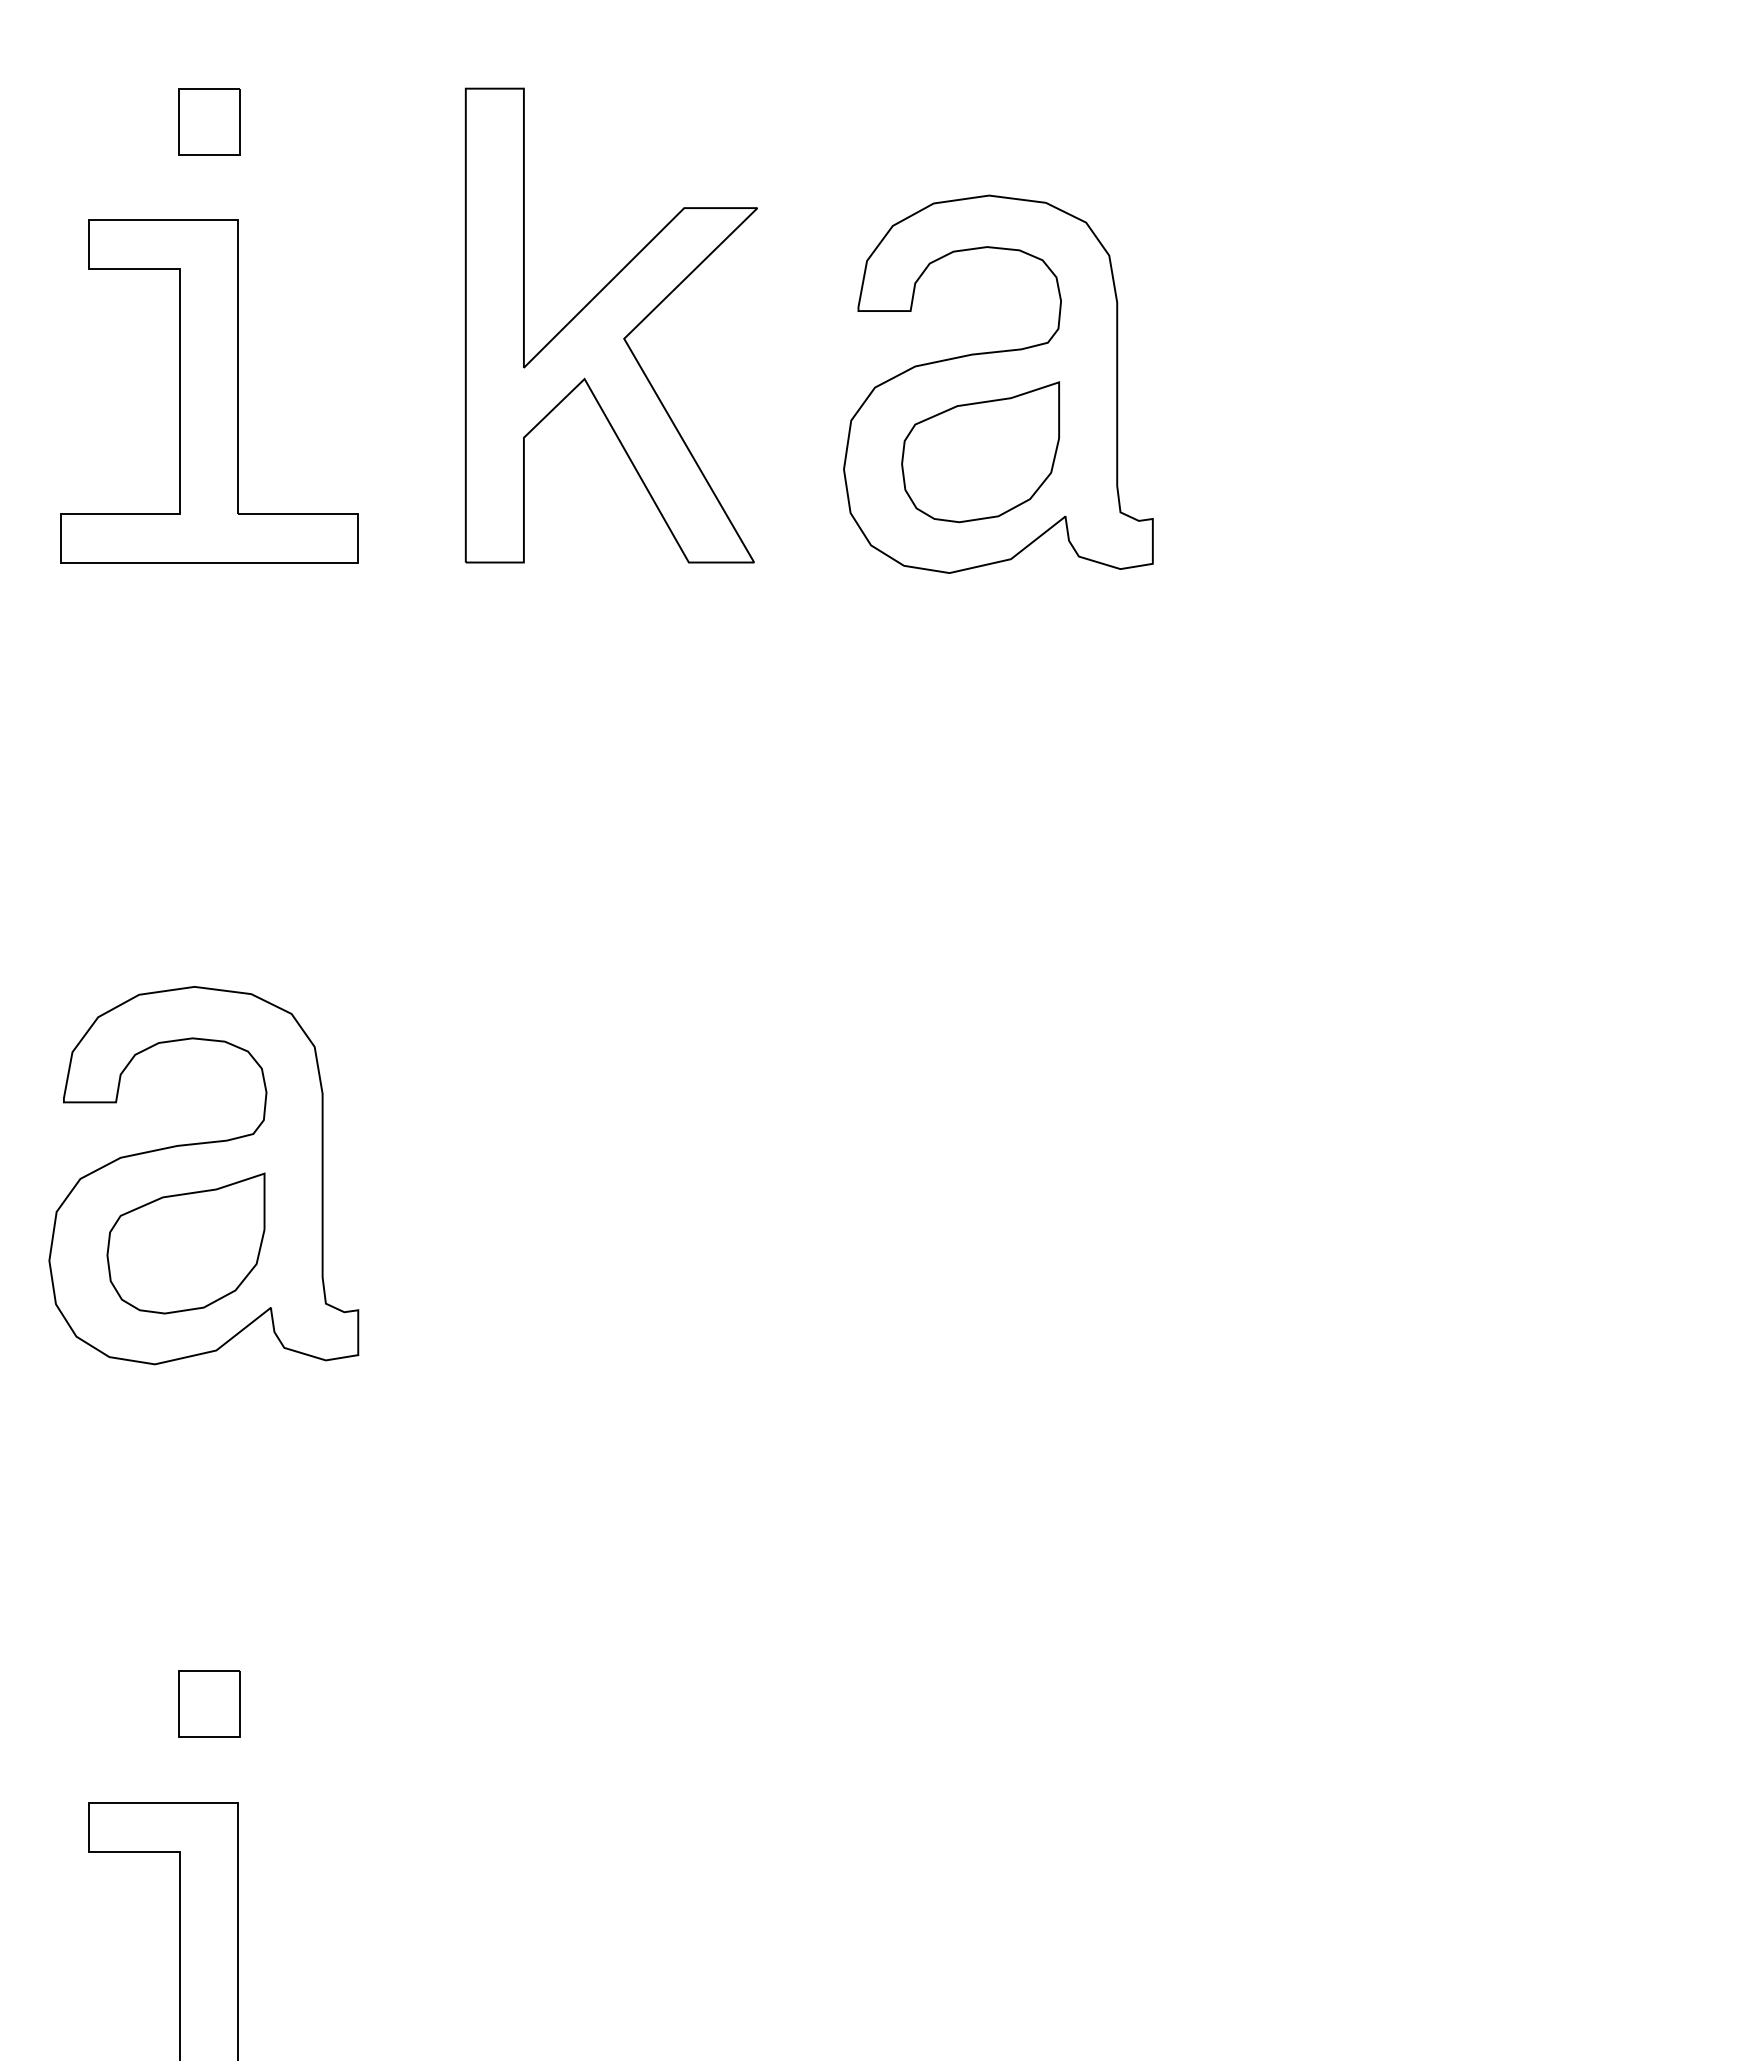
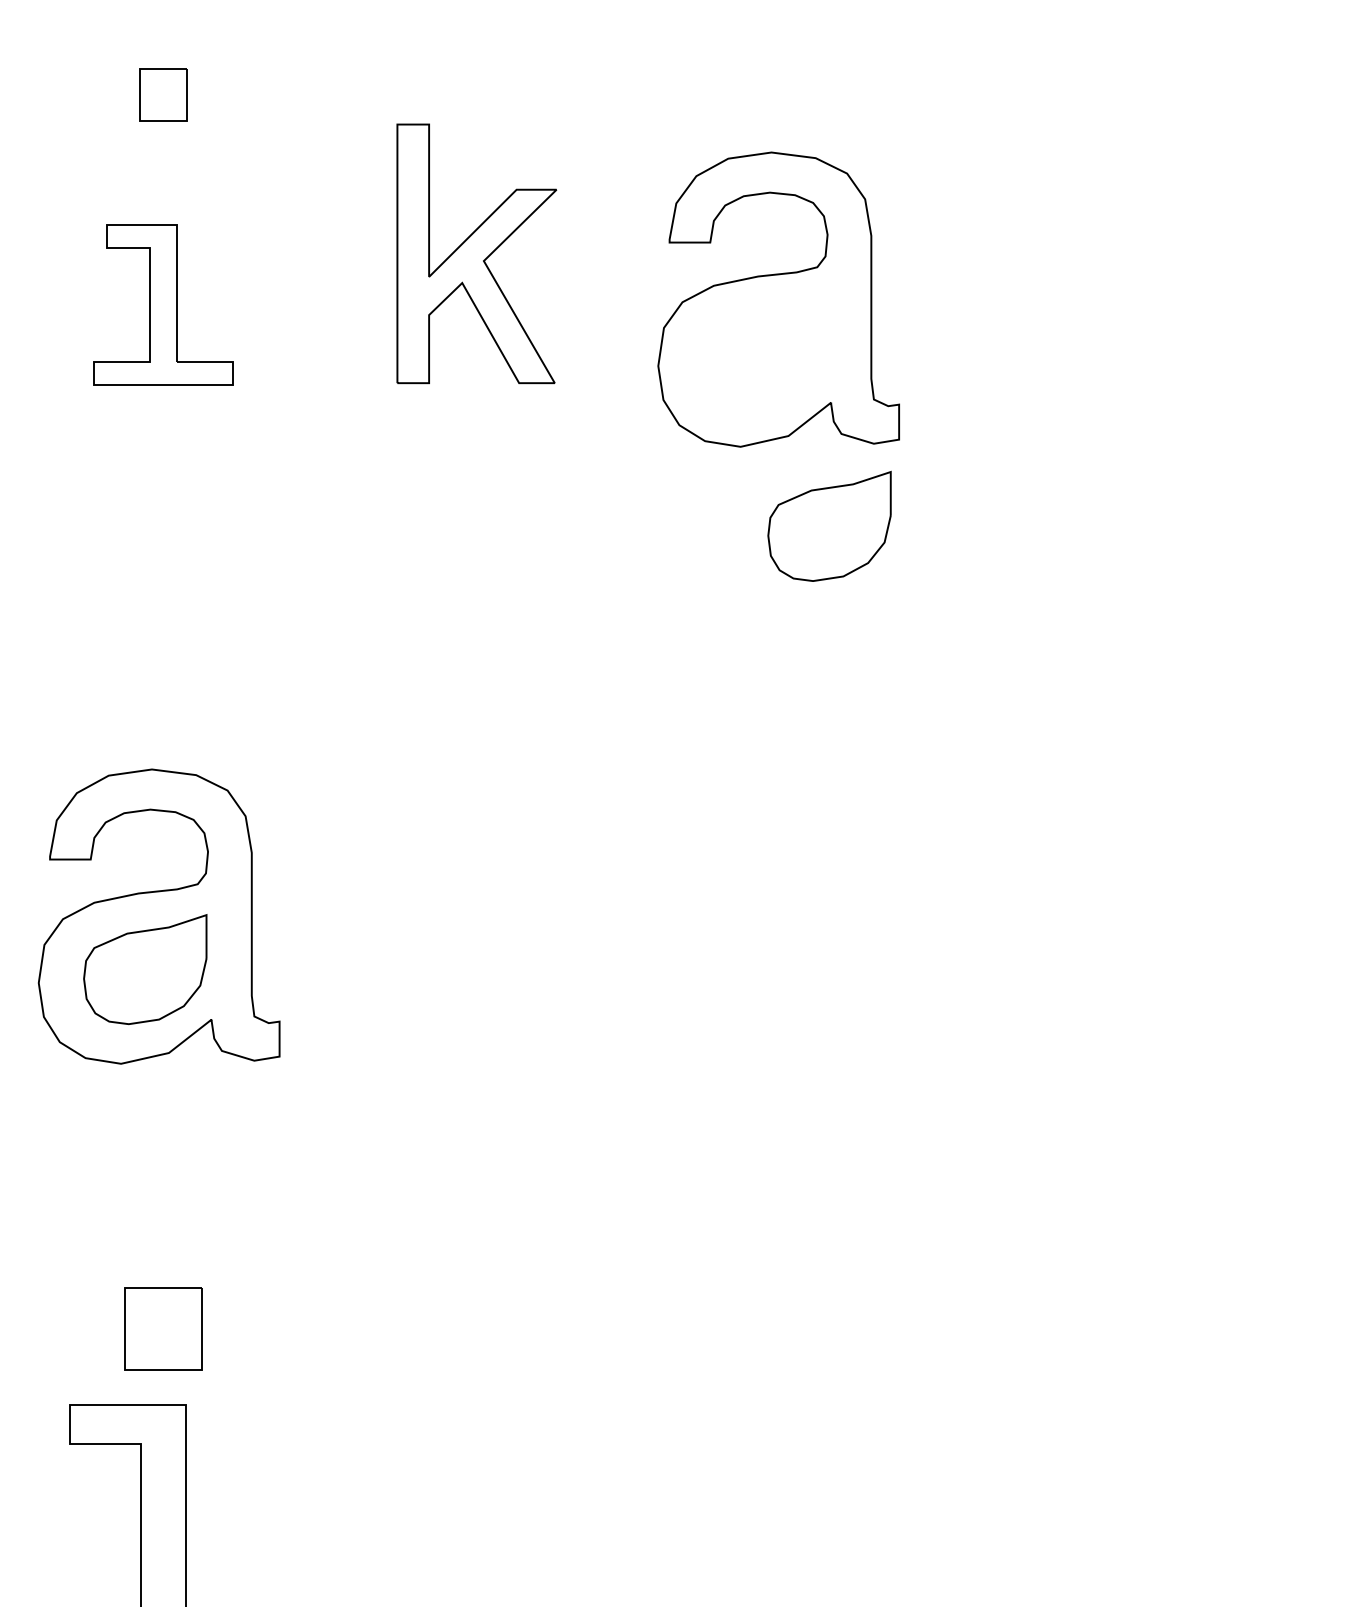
part: (610, 325) -> (476, 253), size x0.7
part: (209, 391) -> (163, 305), size x0.6
part: (980, 452) -> (829, 526), moved
part: (209, 1703) -> (163, 1328), size x1.6

